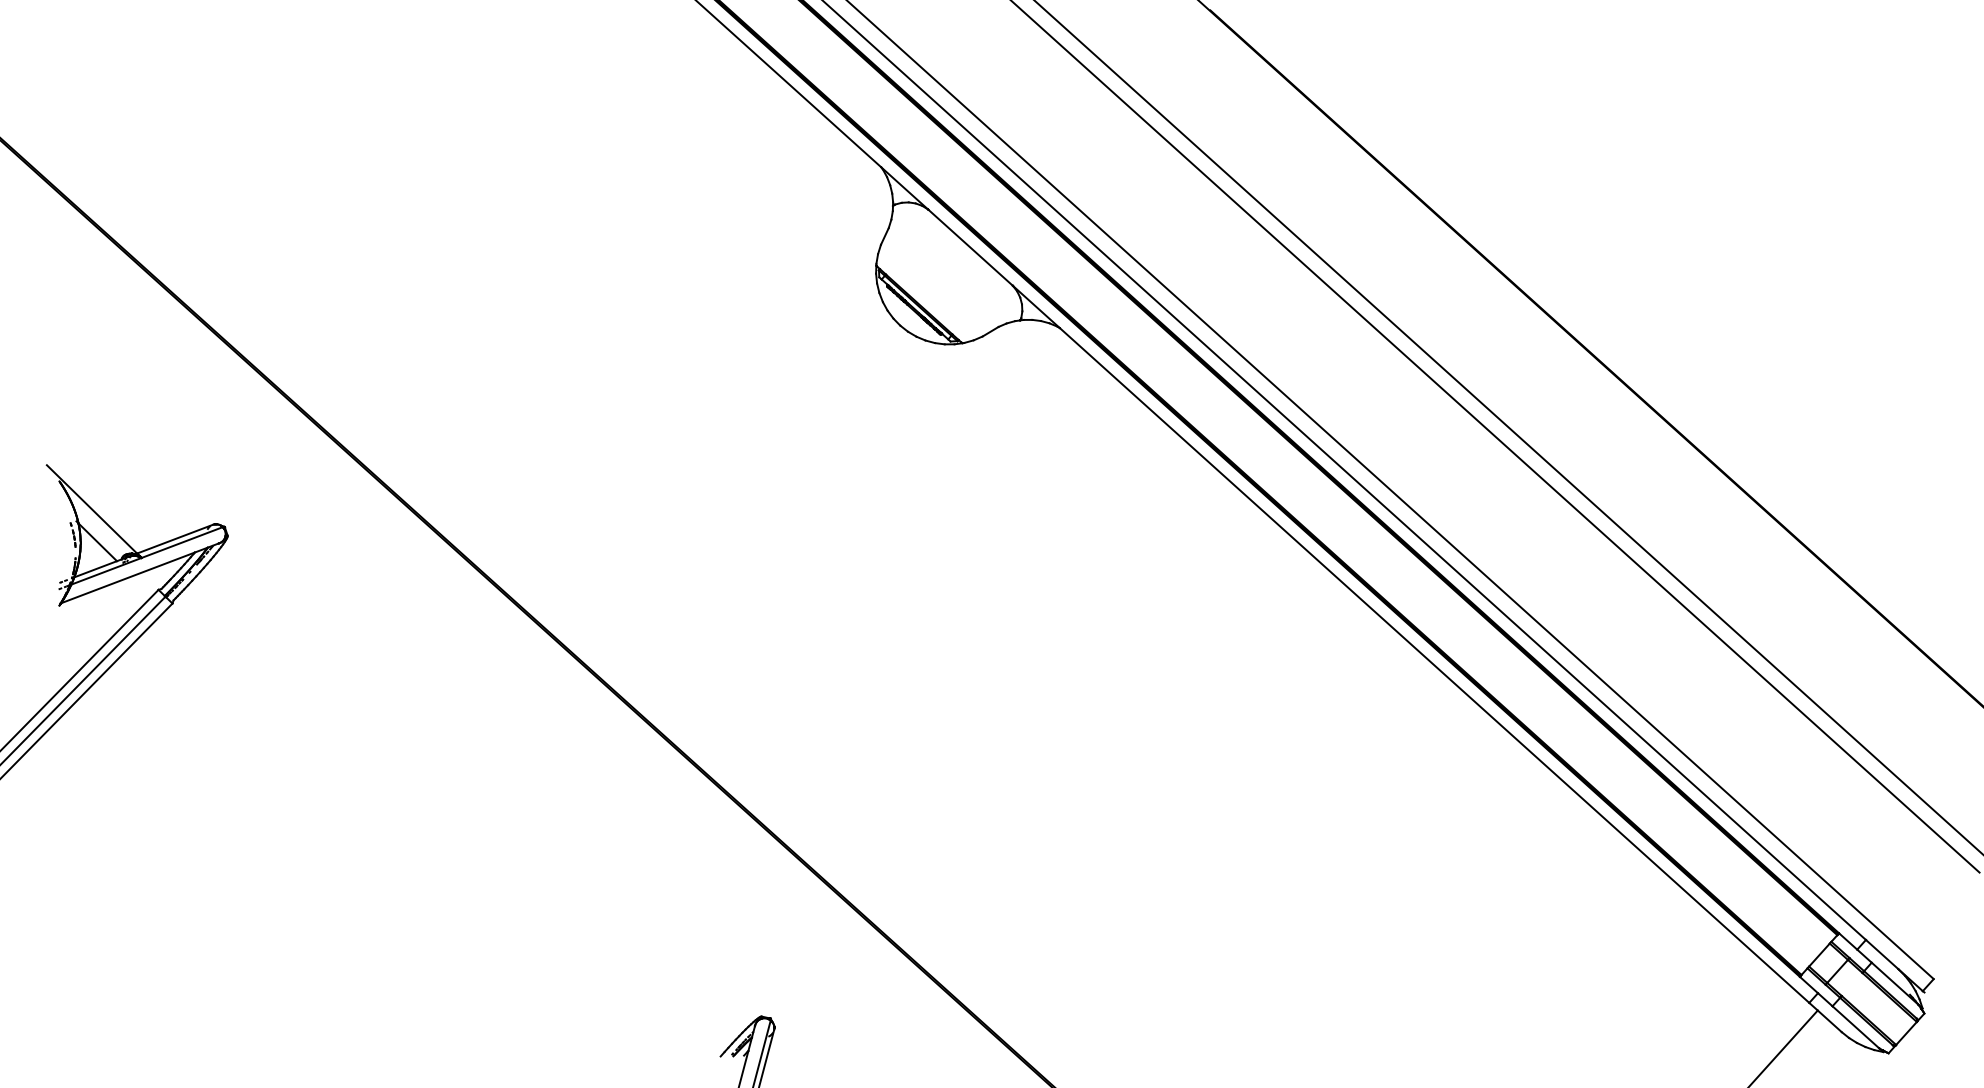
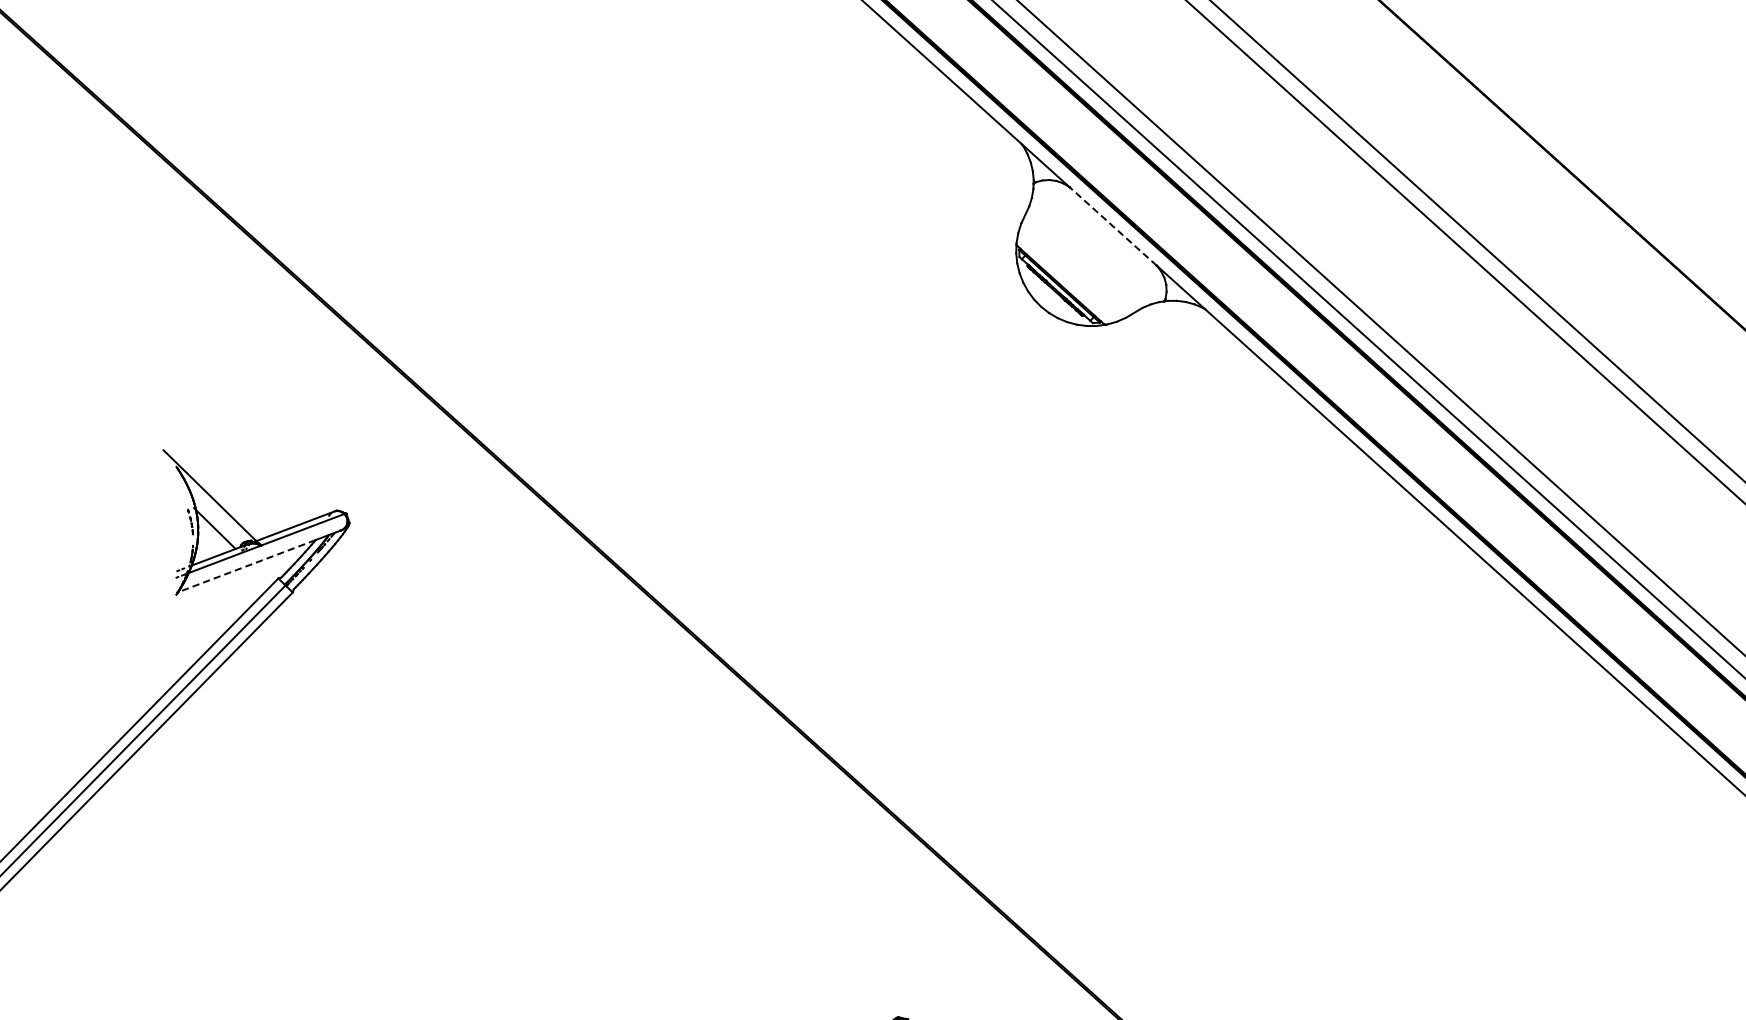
line: (970, 247) -> (1113, 226), solid -> dashed
line: (127, 577) -> (246, 565), solid -> dashed

